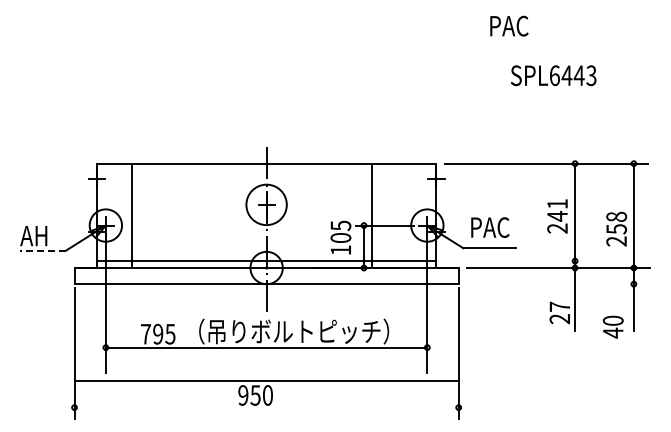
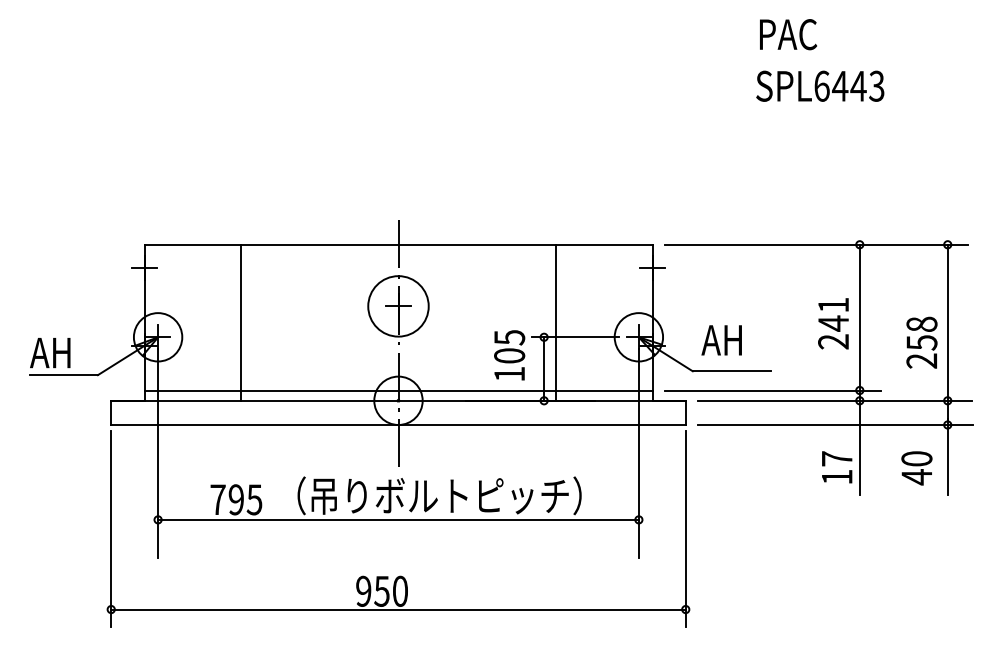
text: (509, 25) -> (788, 33), moved
text: (553, 75) -> (820, 85), moved
line: (132, 215) -> (241, 322), moved
text: (489, 227) -> (731, 340), PAC -> AH
line: (42, 250) -> (63, 374), dashed -> solid
line: (516, 261) -> (772, 391), added
line: (558, 284) -> (834, 425), added
text: (559, 319) -> (836, 477), 27 -> 17
text: (612, 326) -> (915, 467), moved
line: (266, 380) -> (398, 609), moved

